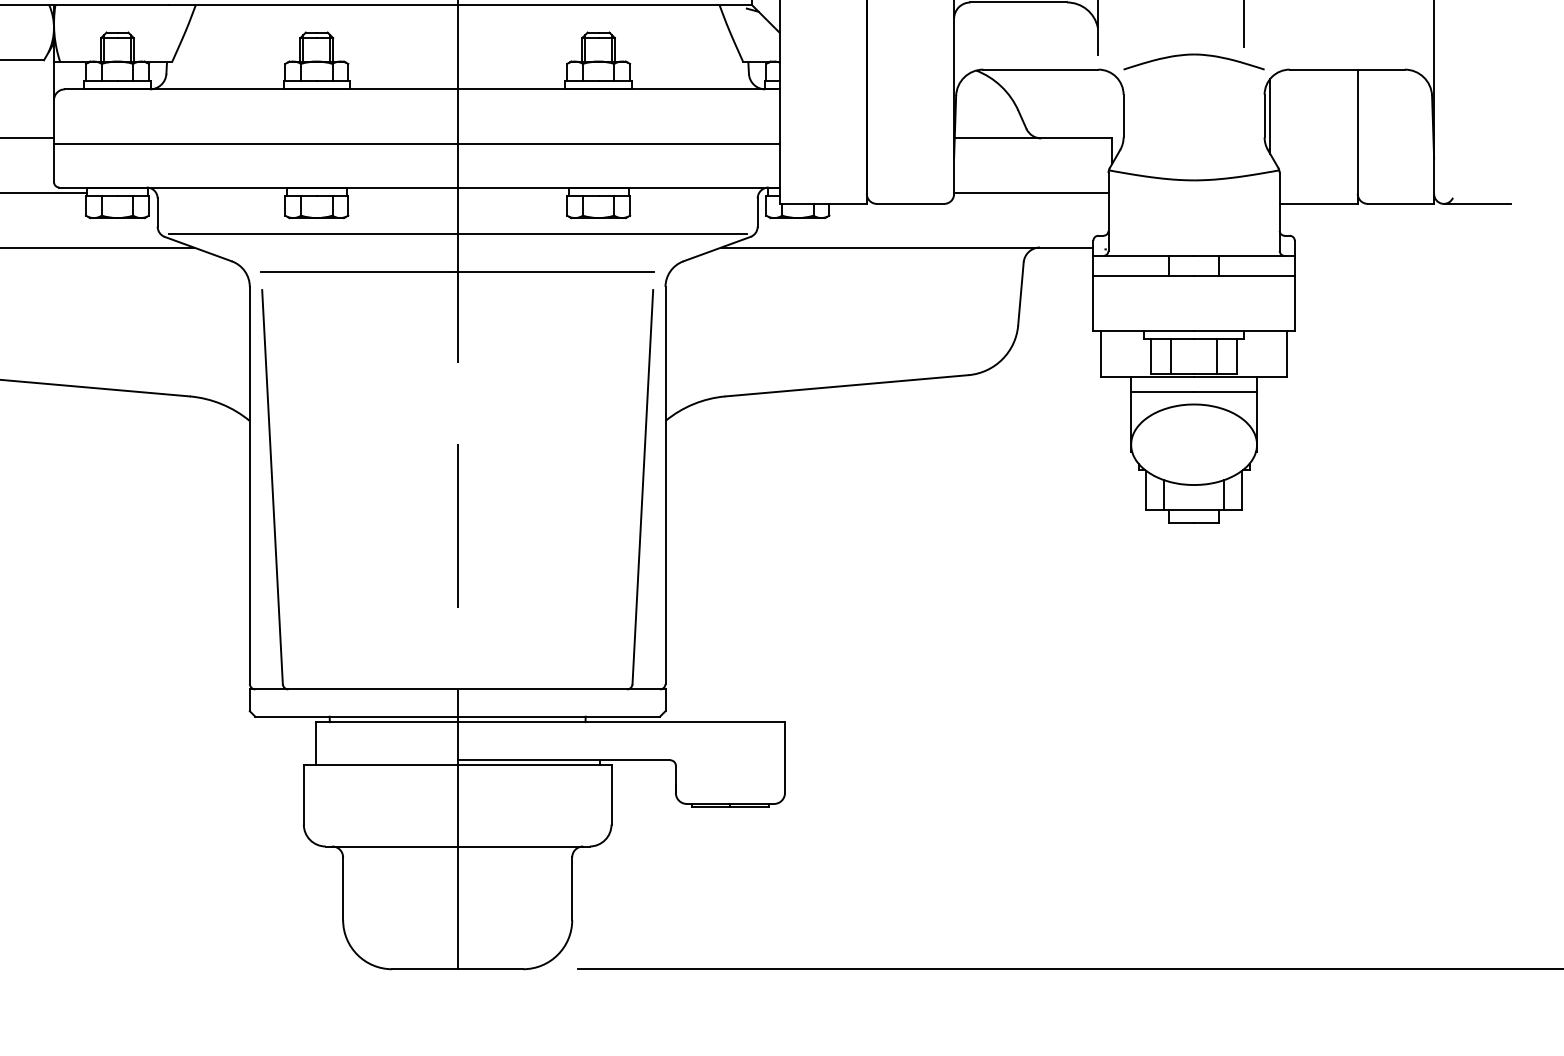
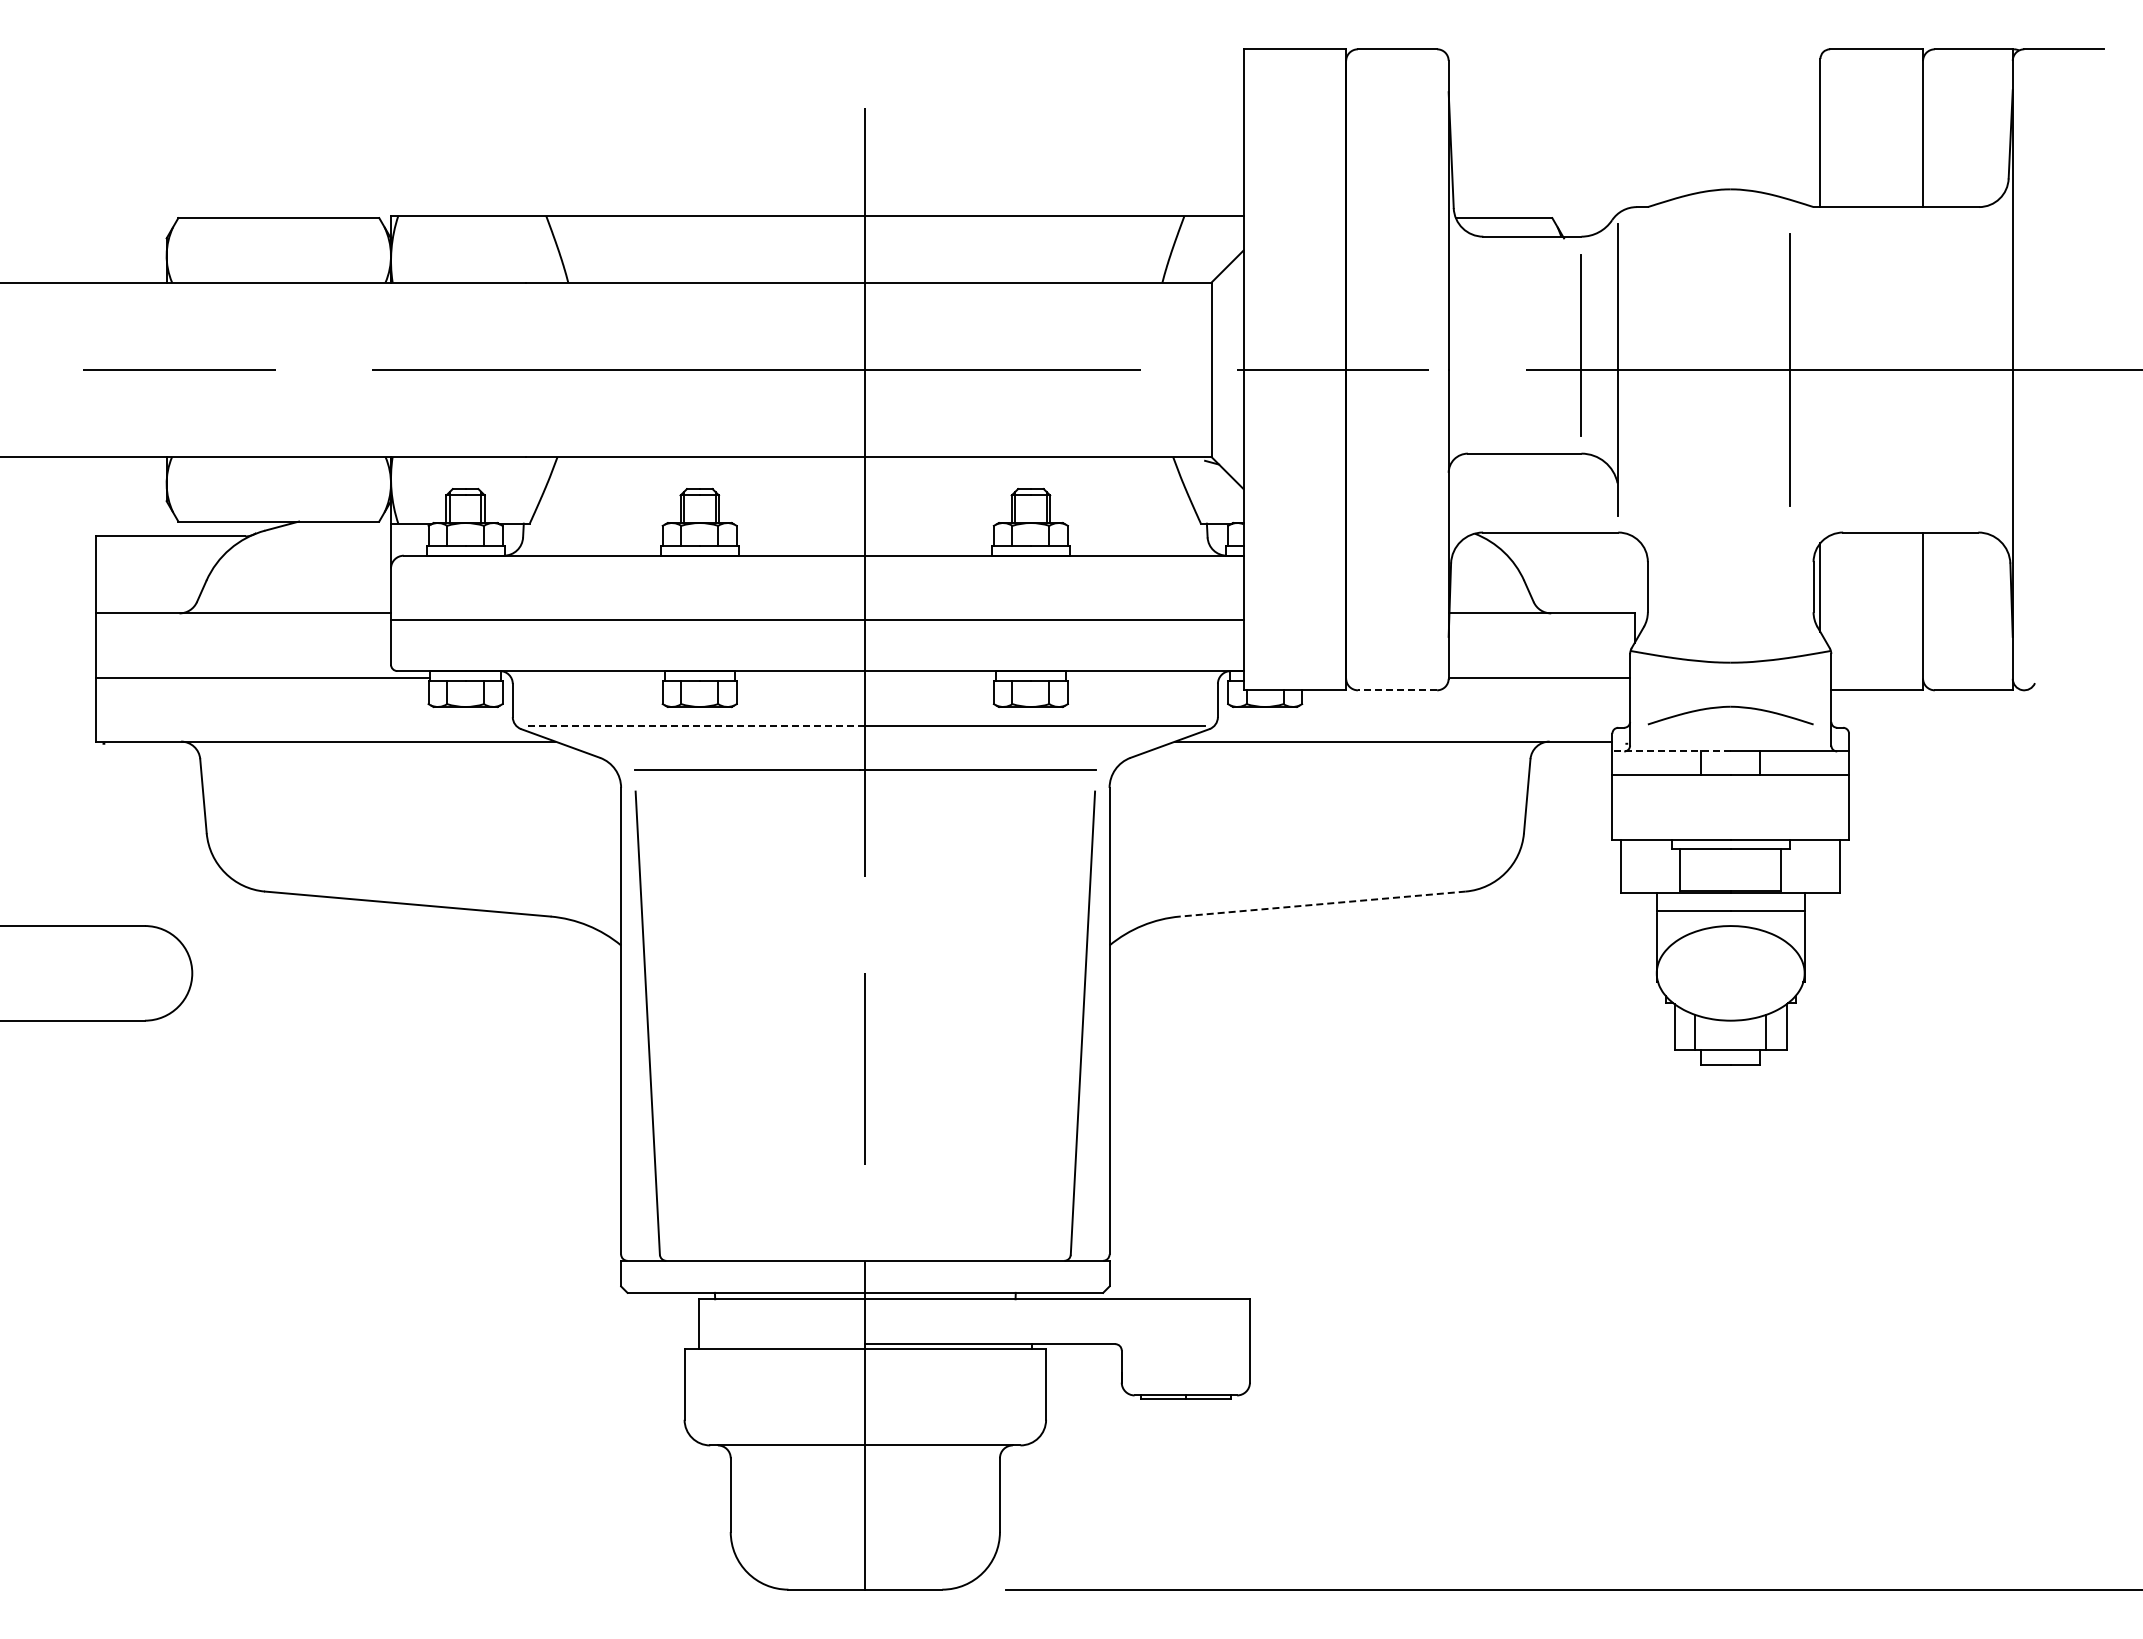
part: (1193, 55) -> (1730, 707), moved
line: (910, 204) -> (1397, 690), solid -> dashed
line: (1477, 204) -> (2063, 690), removed
line: (313, 234) -> (695, 726), solid -> dashed
line: (1143, 255) -> (1671, 751), solid -> dashed
line: (1171, 356) -> (1704, 869), removed
line: (1216, 356) -> (1757, 869), removed
line: (846, 386) -> (1322, 904), solid -> dashed

